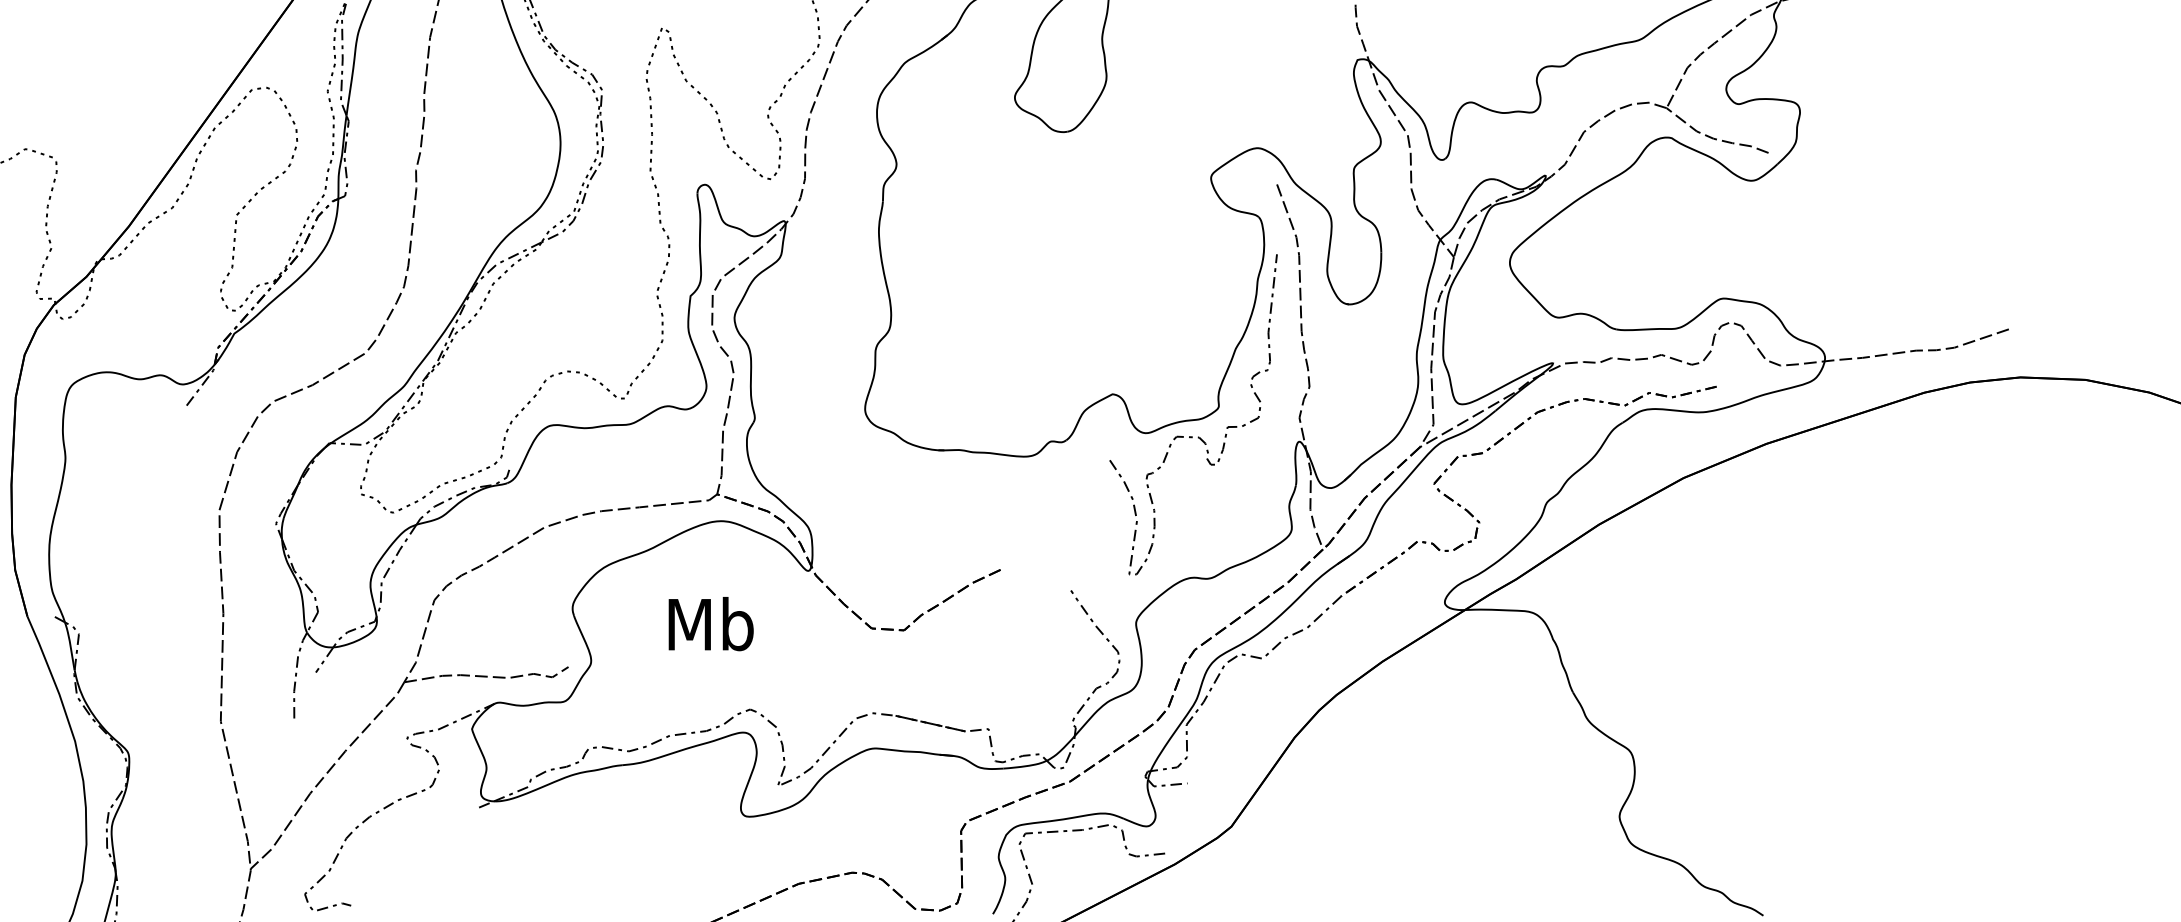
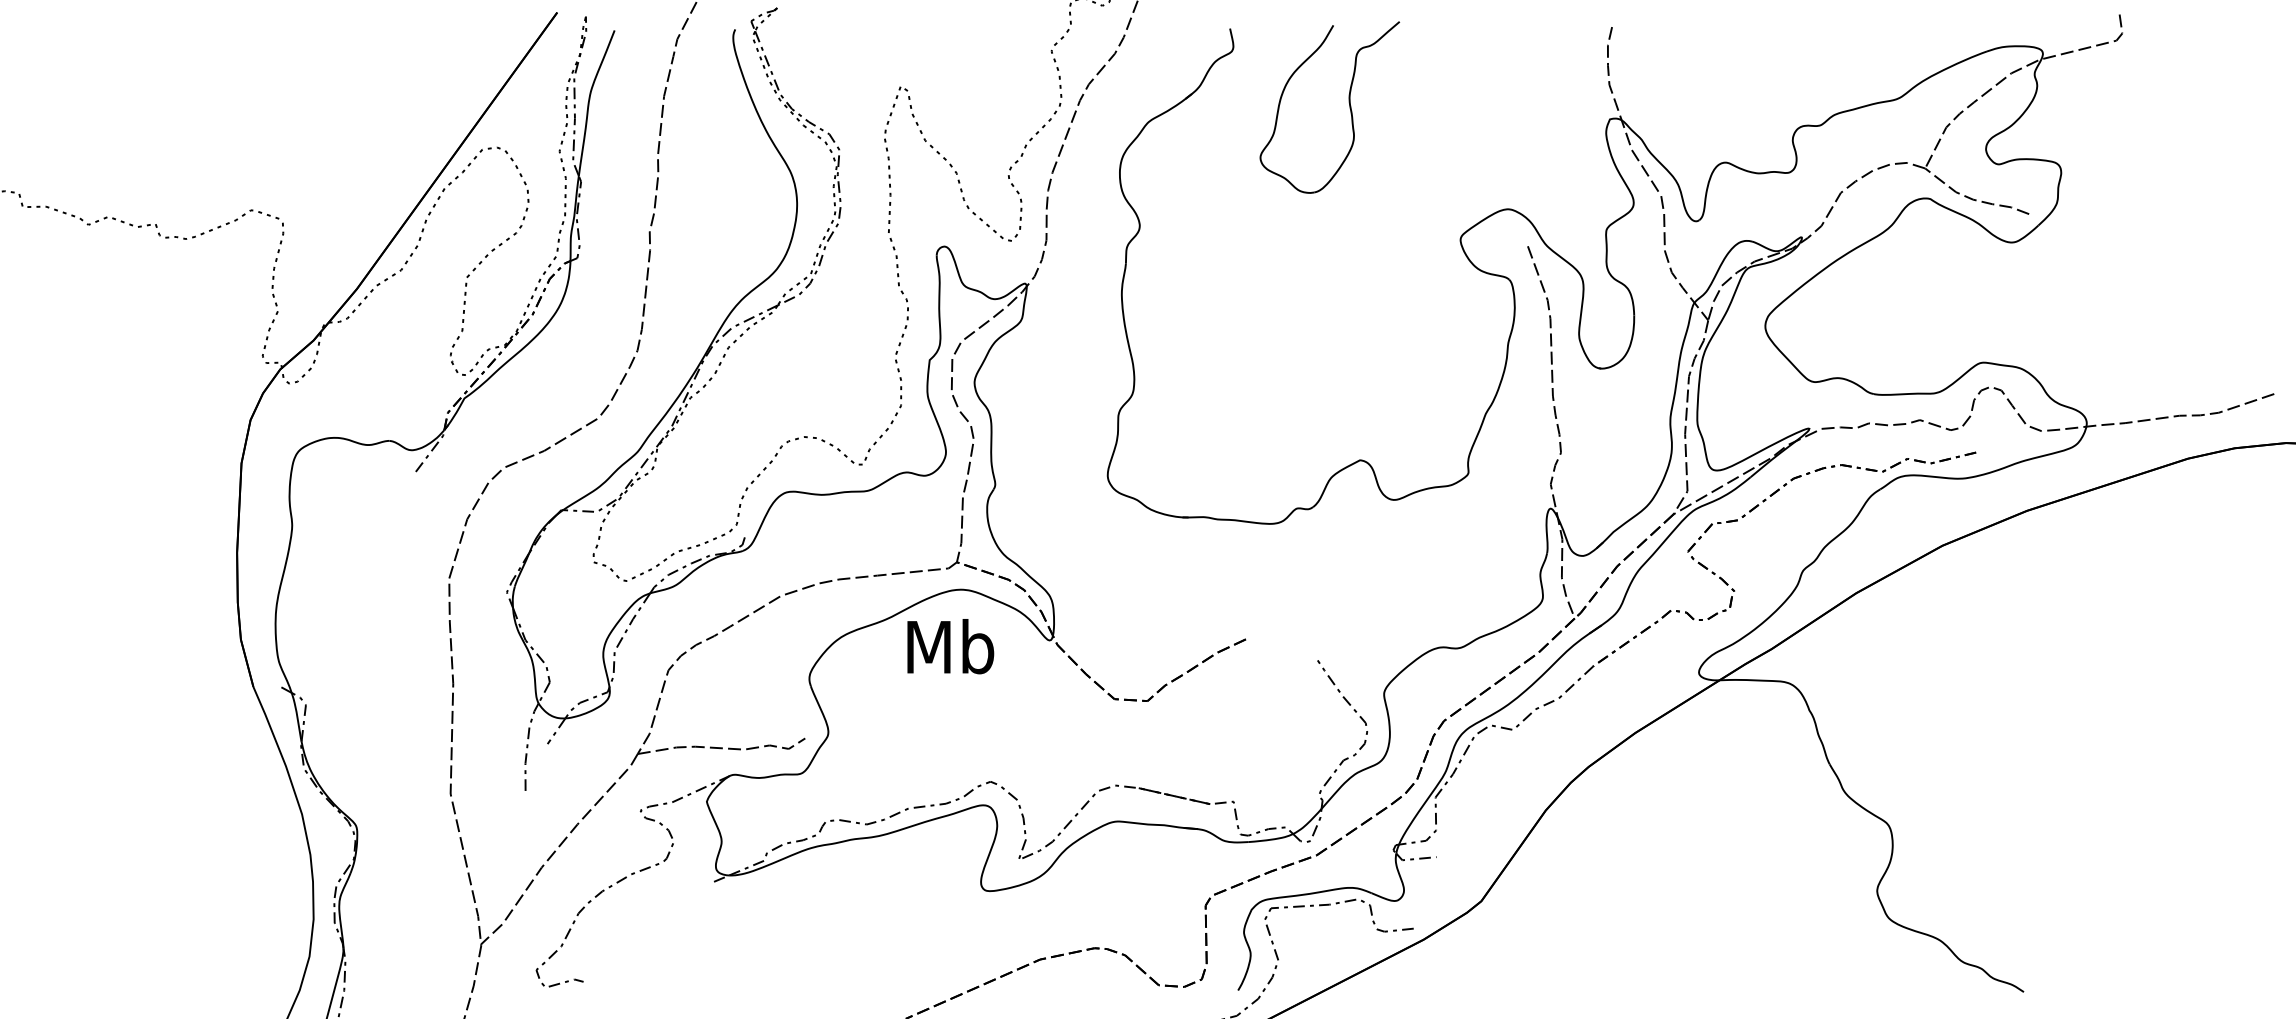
curve: (1192, 436) -> (1441, 503), removed
text: (710, 623) -> (950, 646), moved

